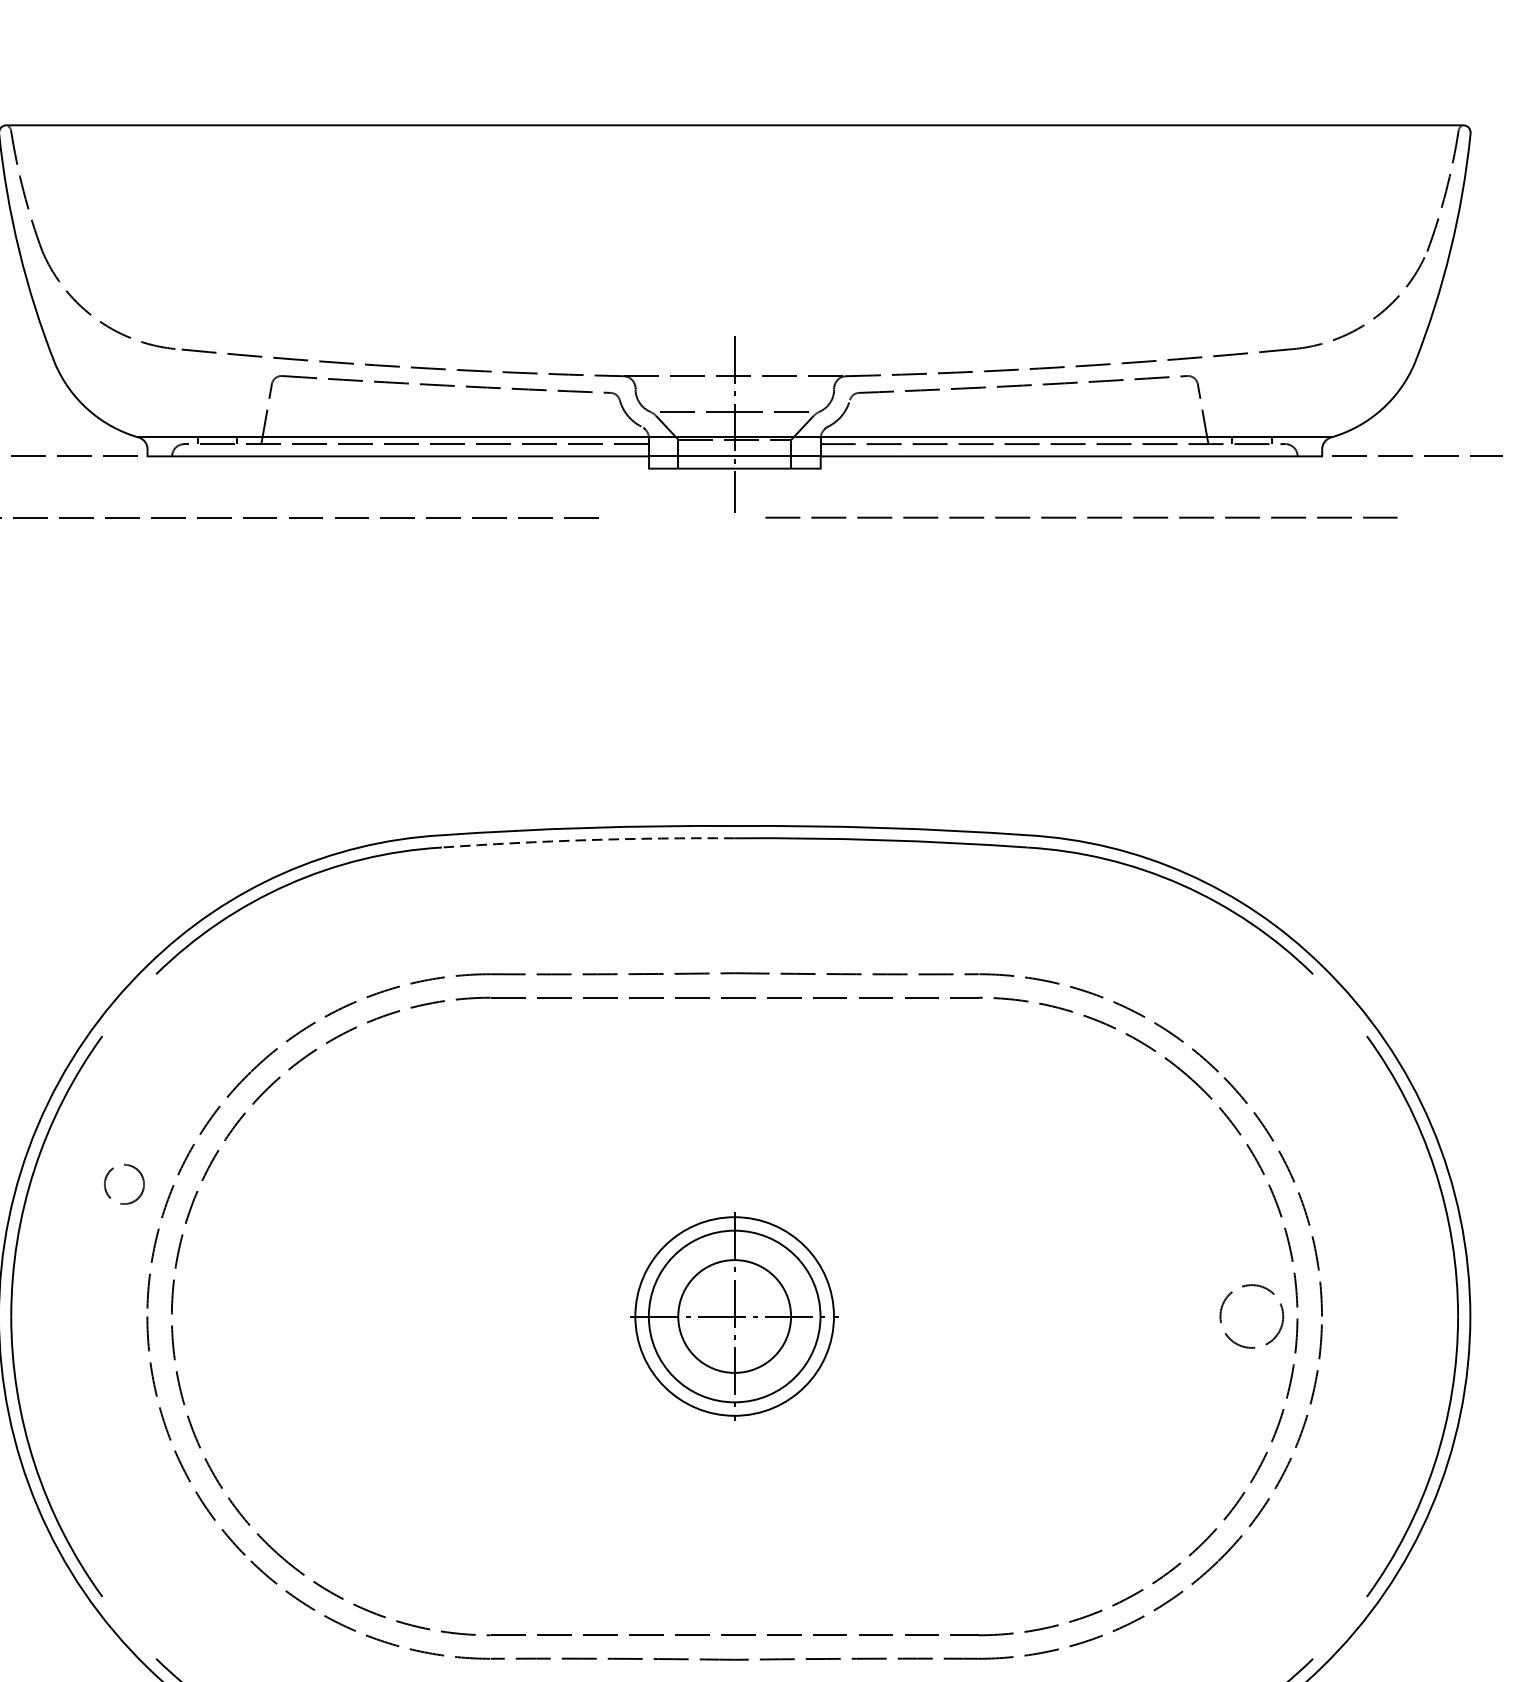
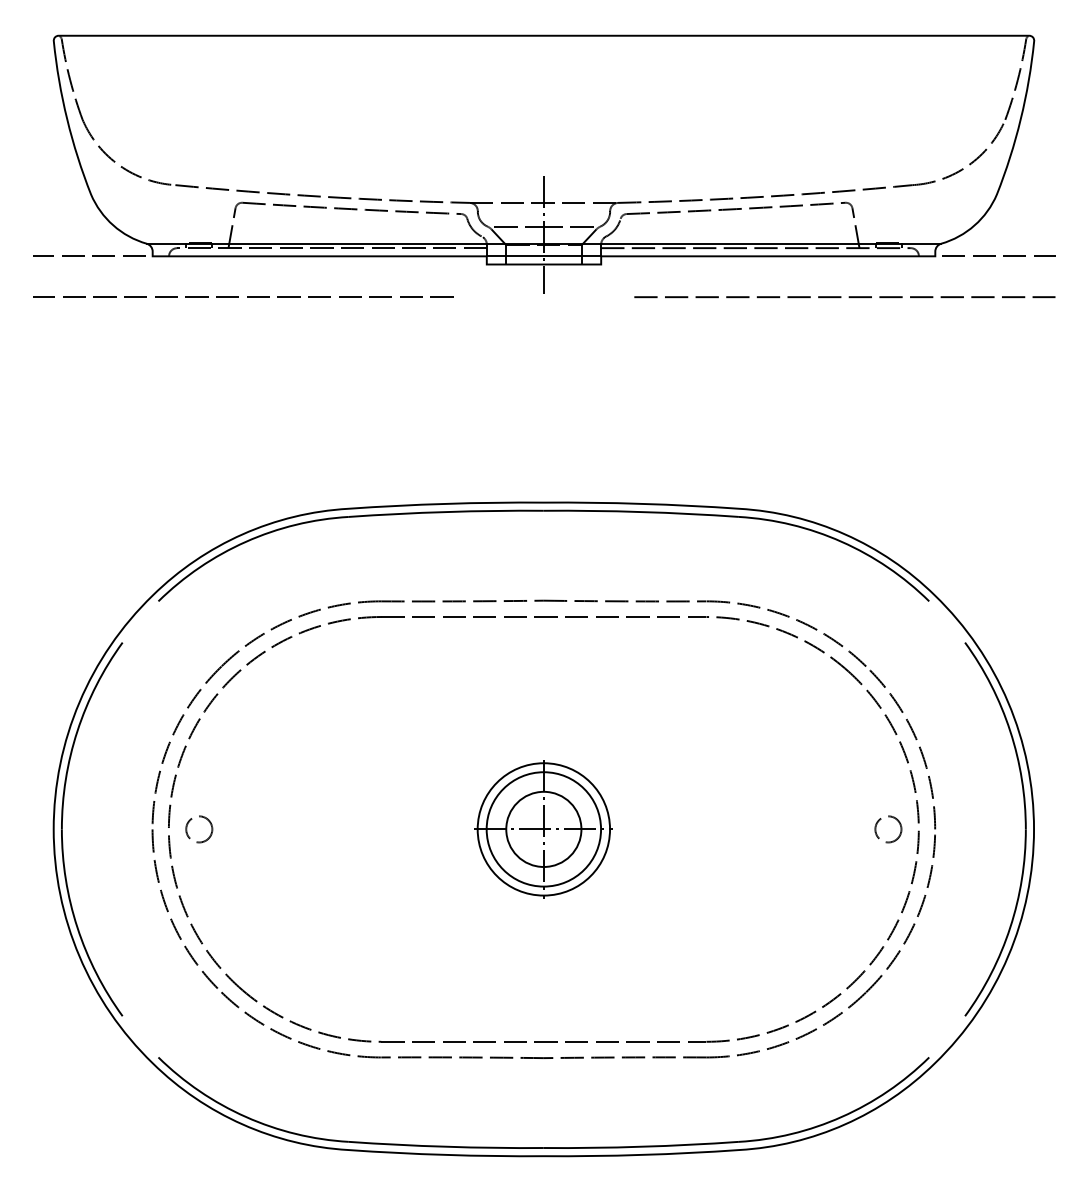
line: (1076, 518) -> (841, 297), moved
arc: (588, 840) -> (446, 512), dashed -> solid
circle: (124, 1184) -> (199, 829), moved
circle: (1251, 1316) -> (888, 829), size x0.62

